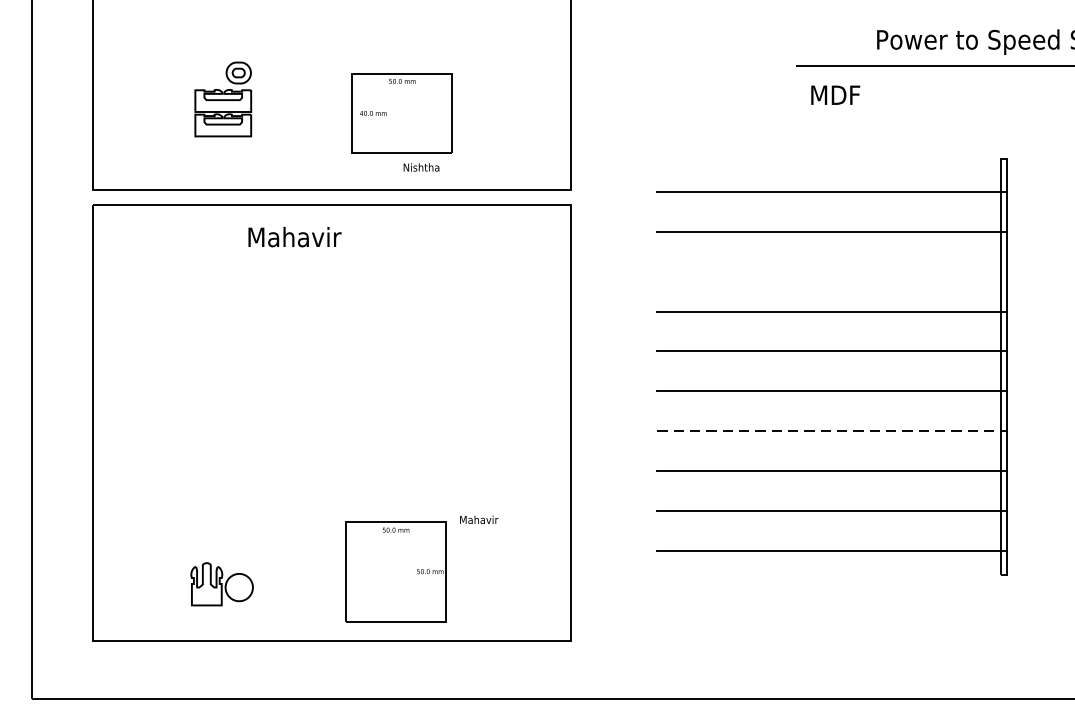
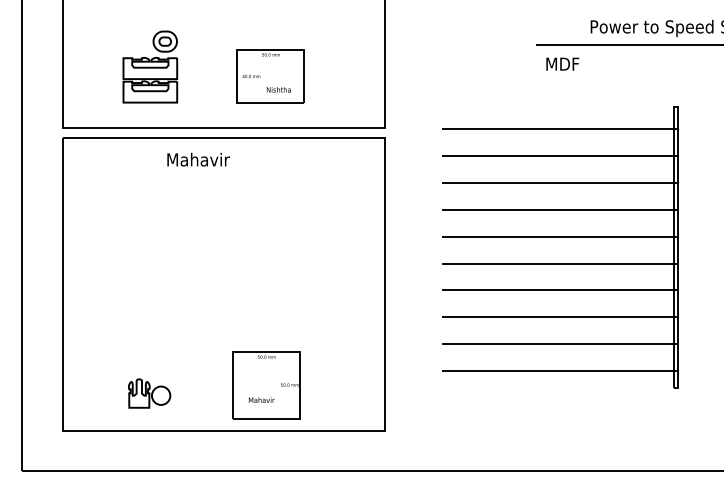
part: (223, 98) -> (150, 66), size x1.43
text: (420, 166) -> (278, 89), moved
line: (832, 270) -> (560, 182), added
line: (832, 431) -> (560, 290), dashed -> solid
text: (478, 518) -> (261, 399), moved

